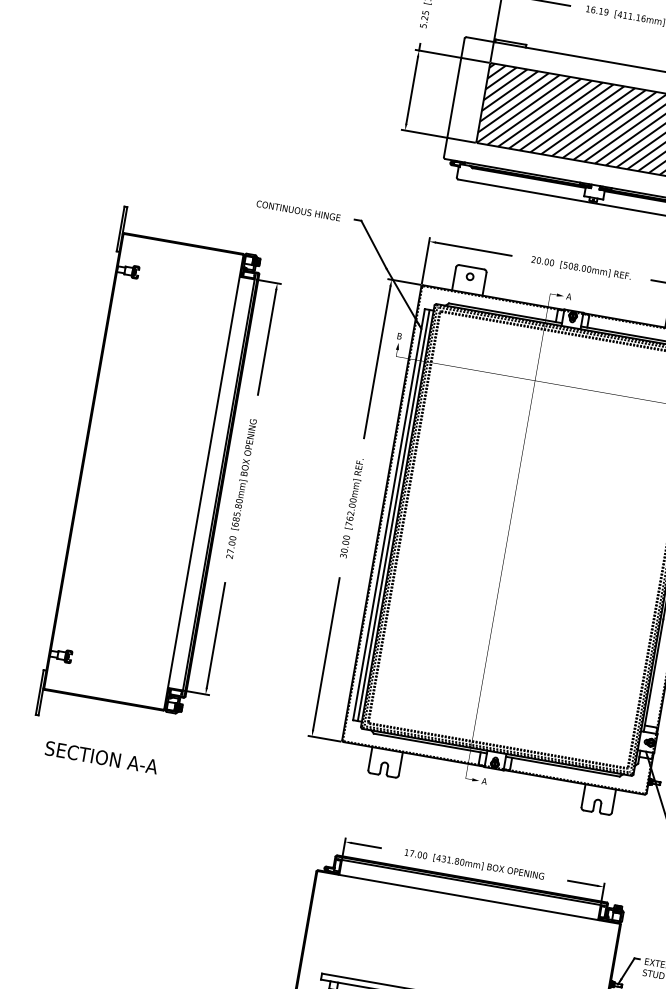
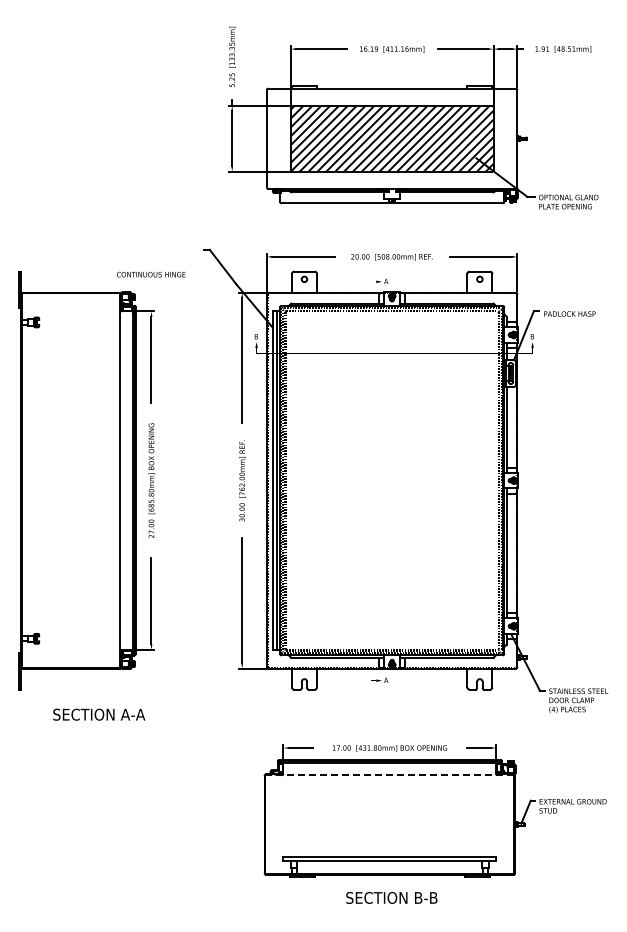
text: (298, 210) -> (151, 274), moved
text: (102, 757) -> (99, 714), moved
line: (468, 897) -> (389, 775), solid -> dashed

